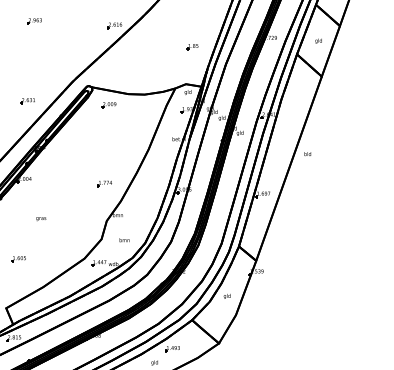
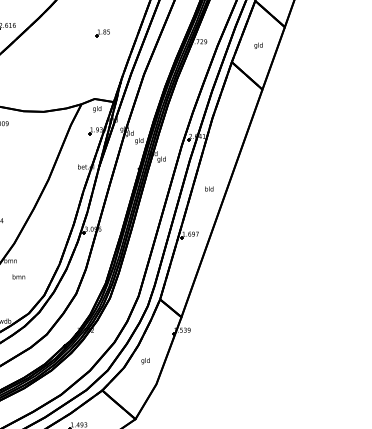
part: (192, 47) -> (102, 33), moved
text: (307, 153) -> (208, 188), moved
text: (124, 240) -> (18, 277), moved

